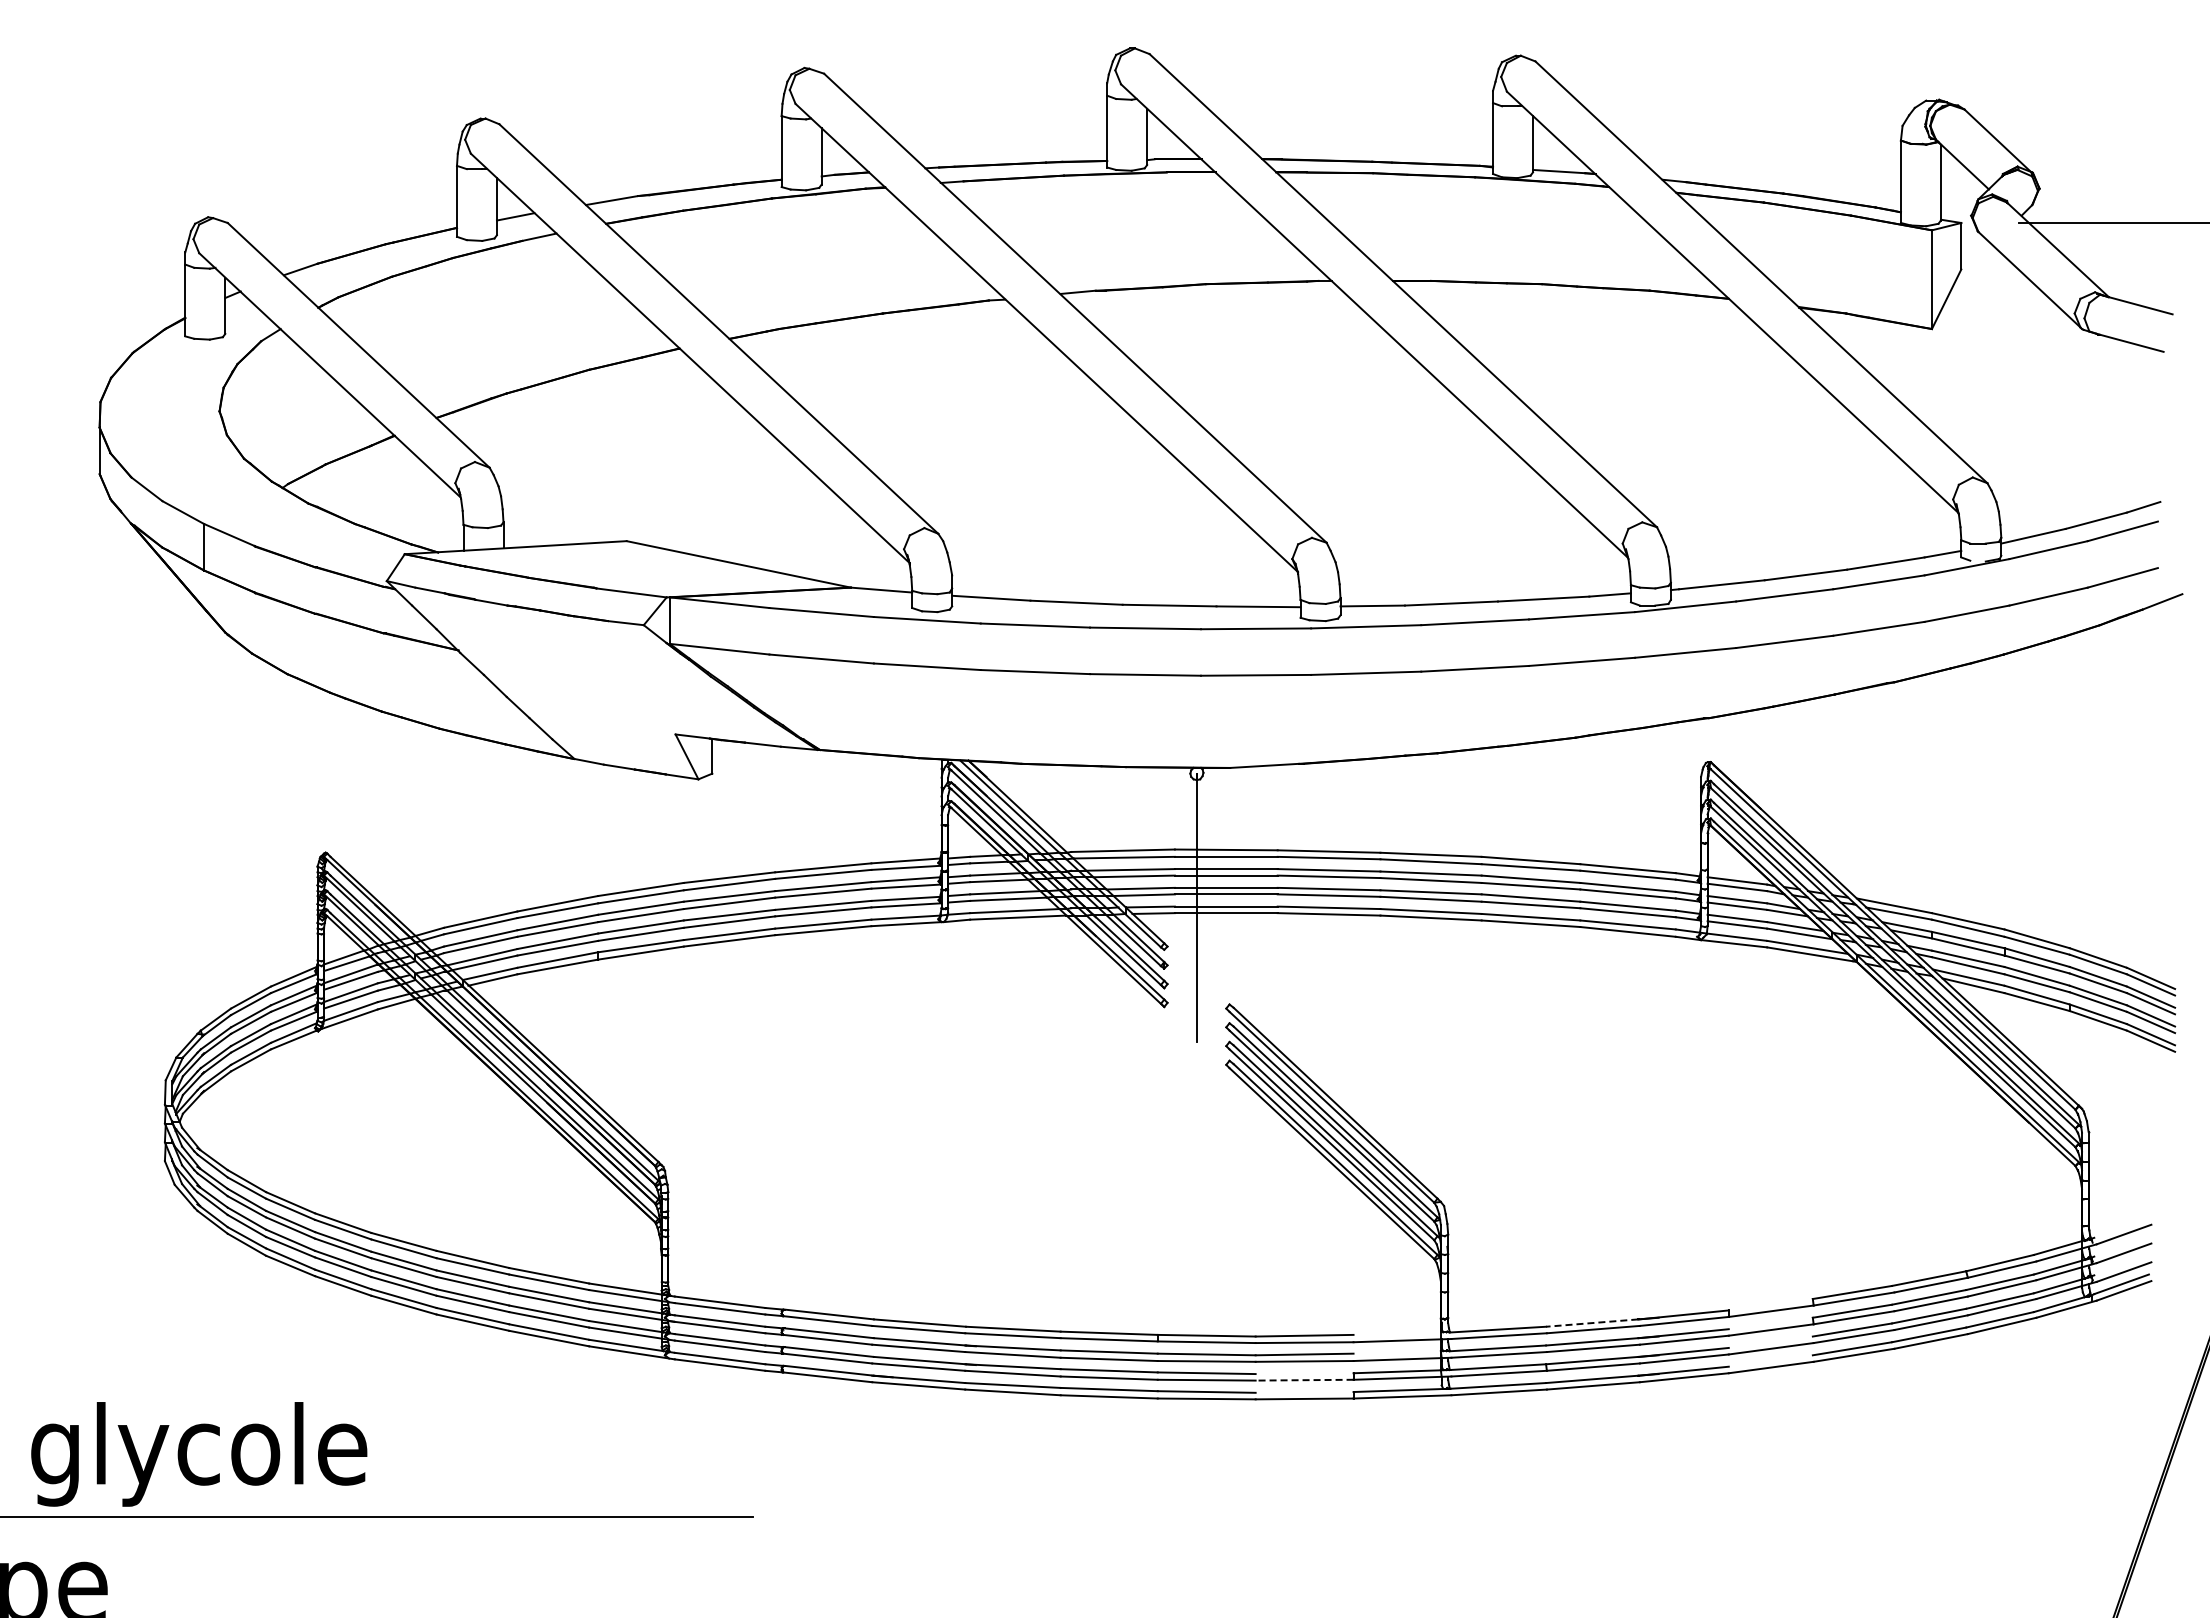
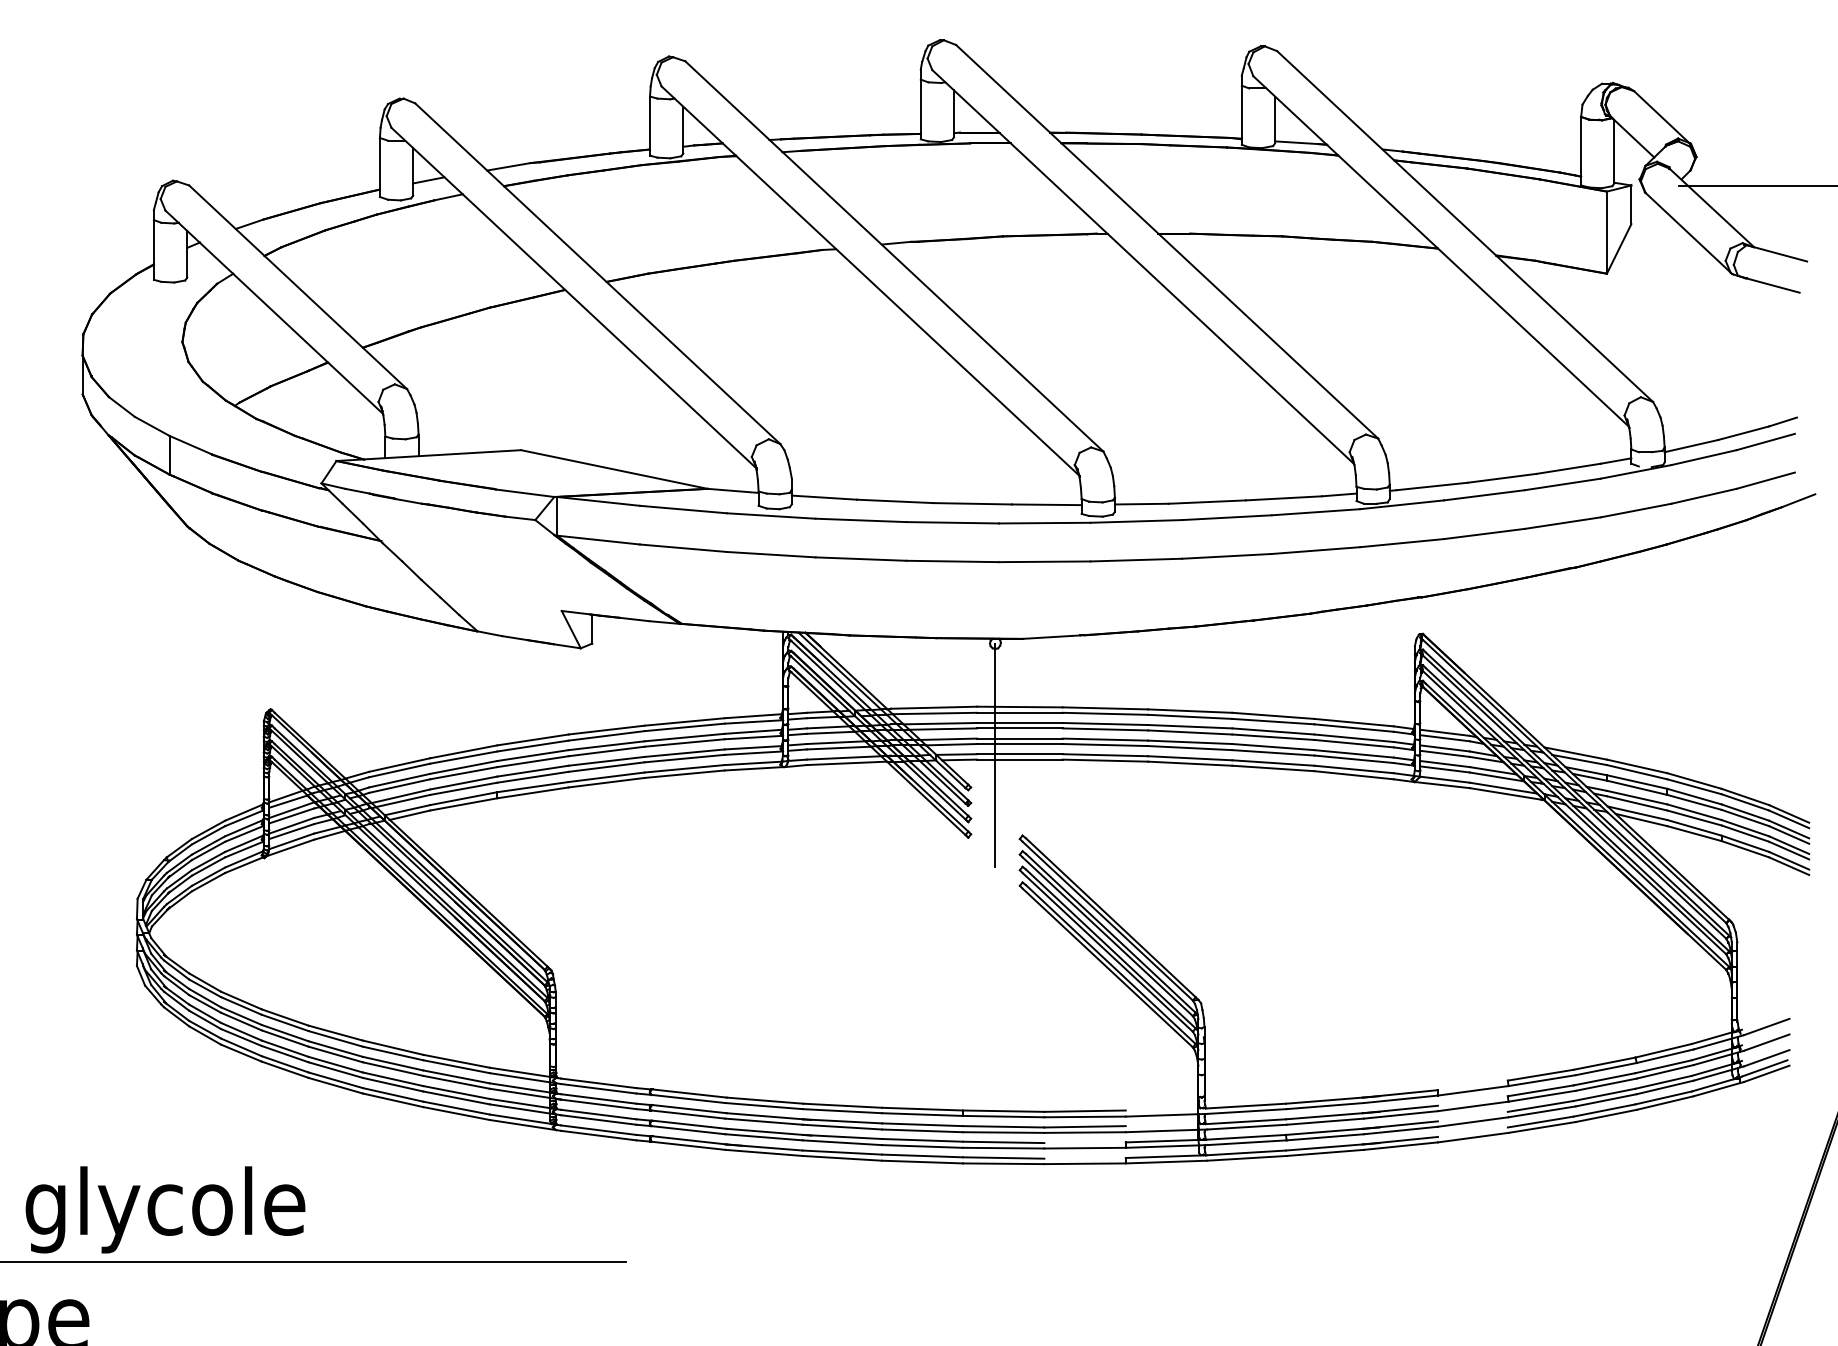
line: (1591, 1323) -> (1323, 1101), dashed -> solid
line: (1304, 1380) -> (1084, 1148), dashed -> solid

